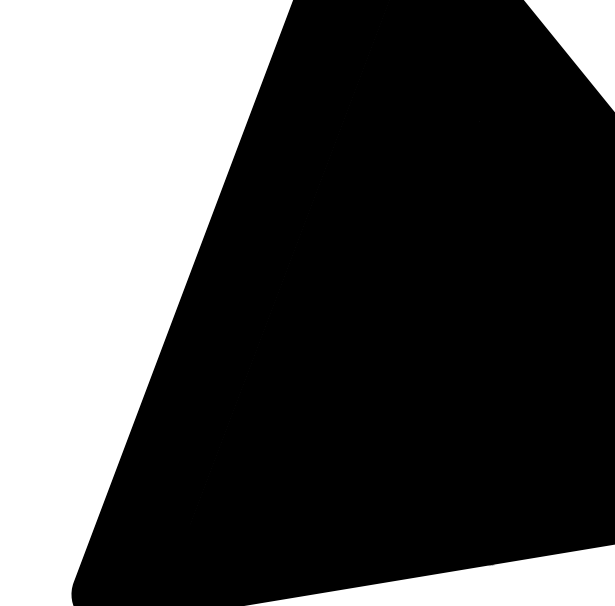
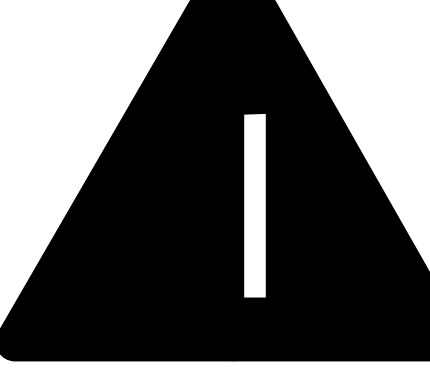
fill: (484, 286) -> (254, 205), removed

